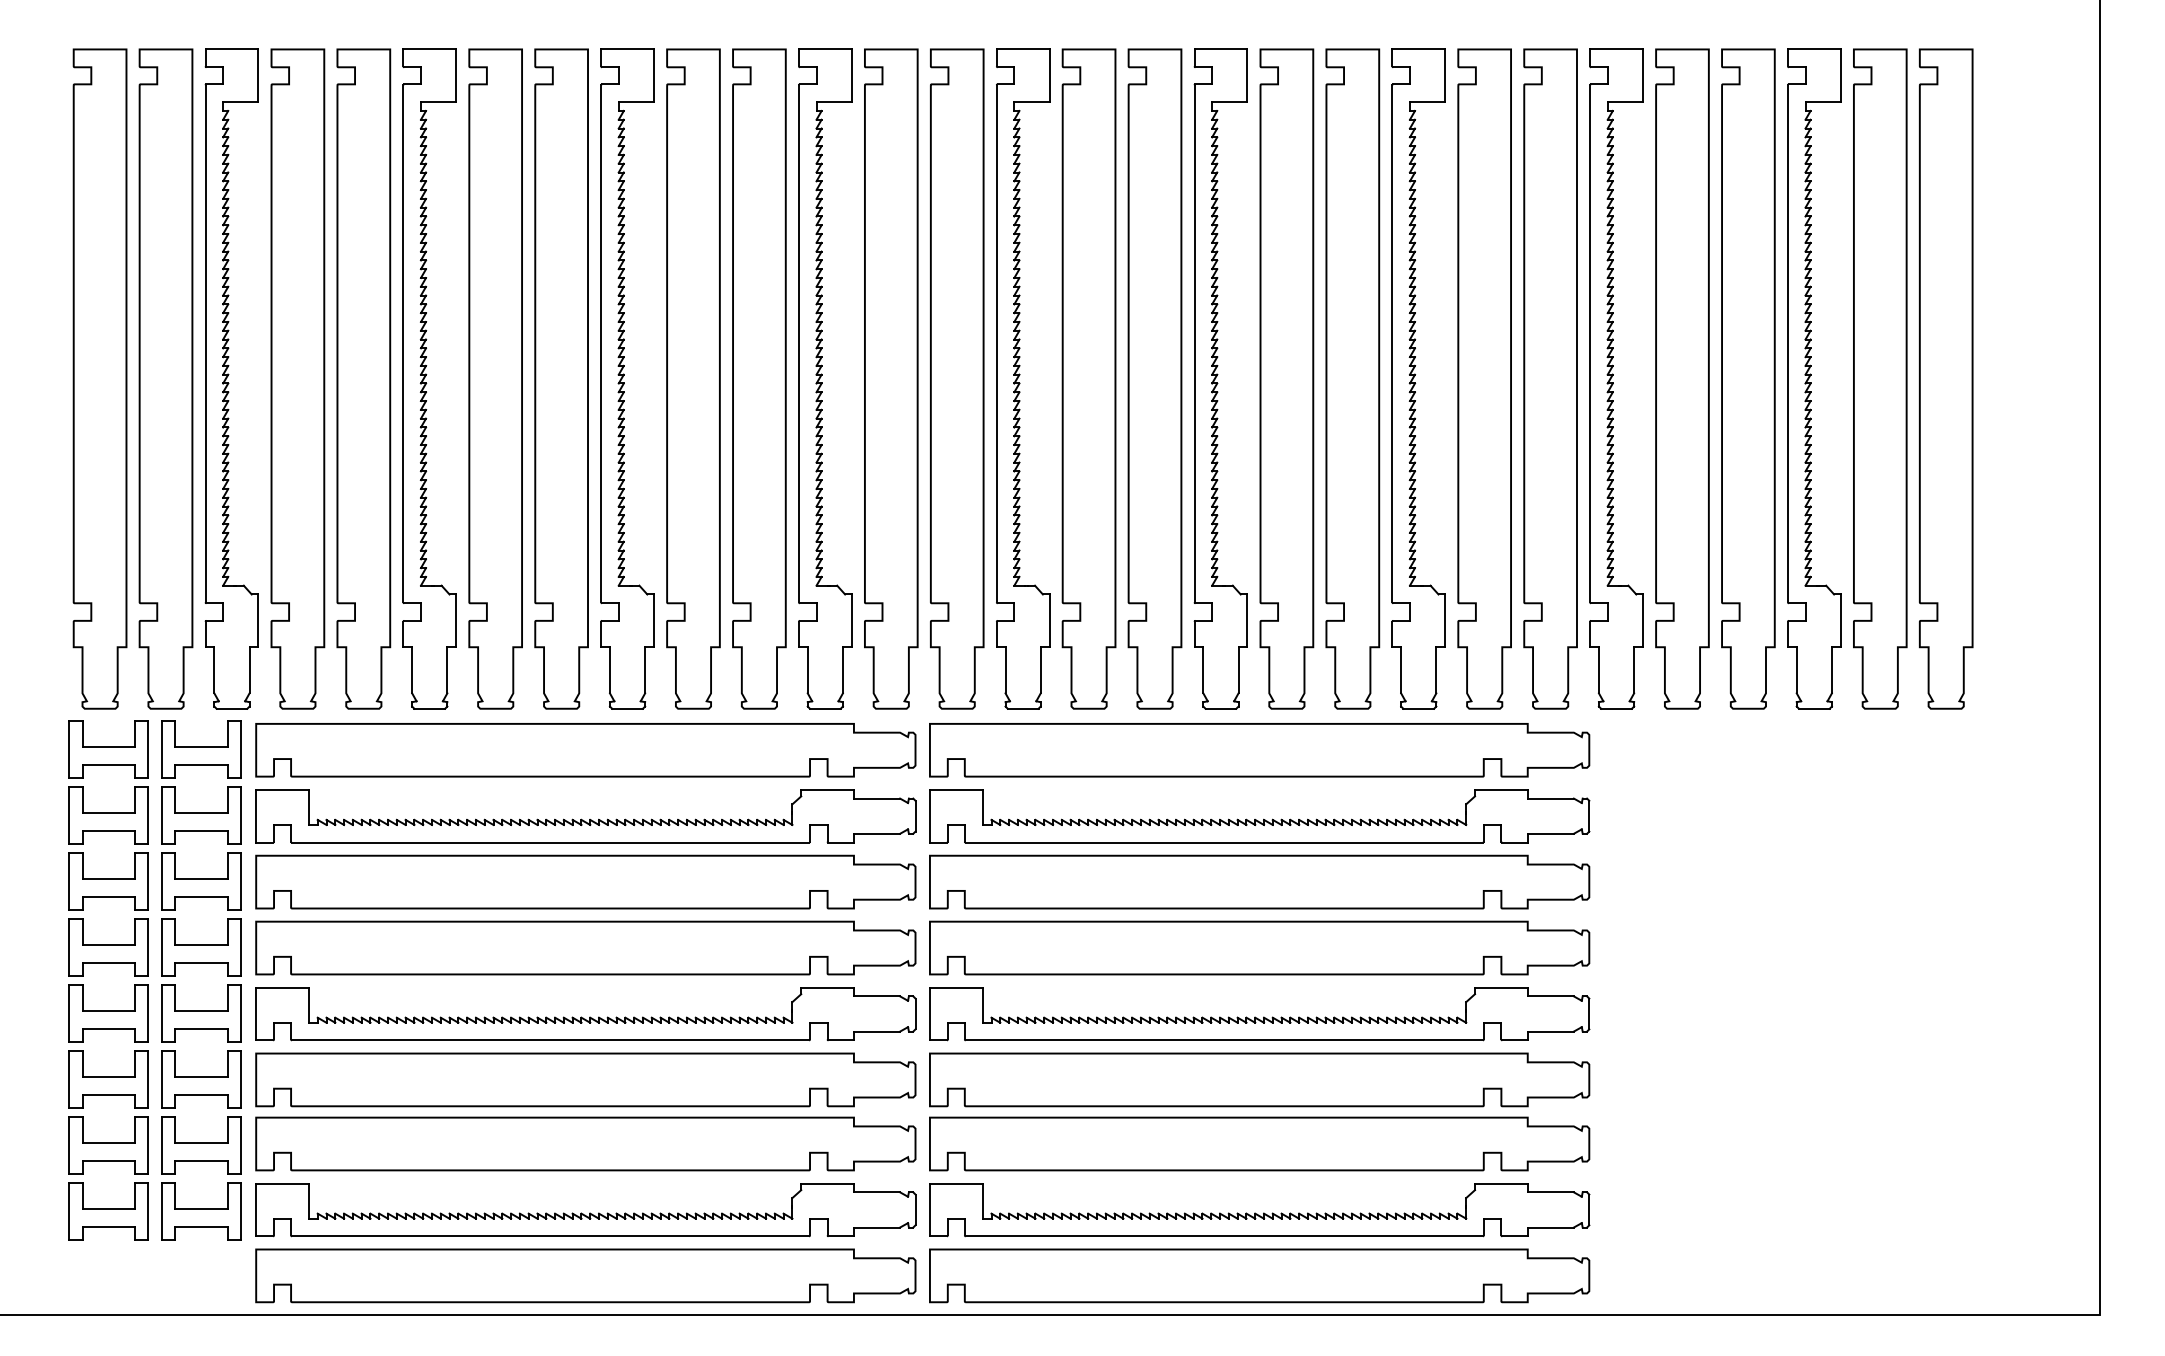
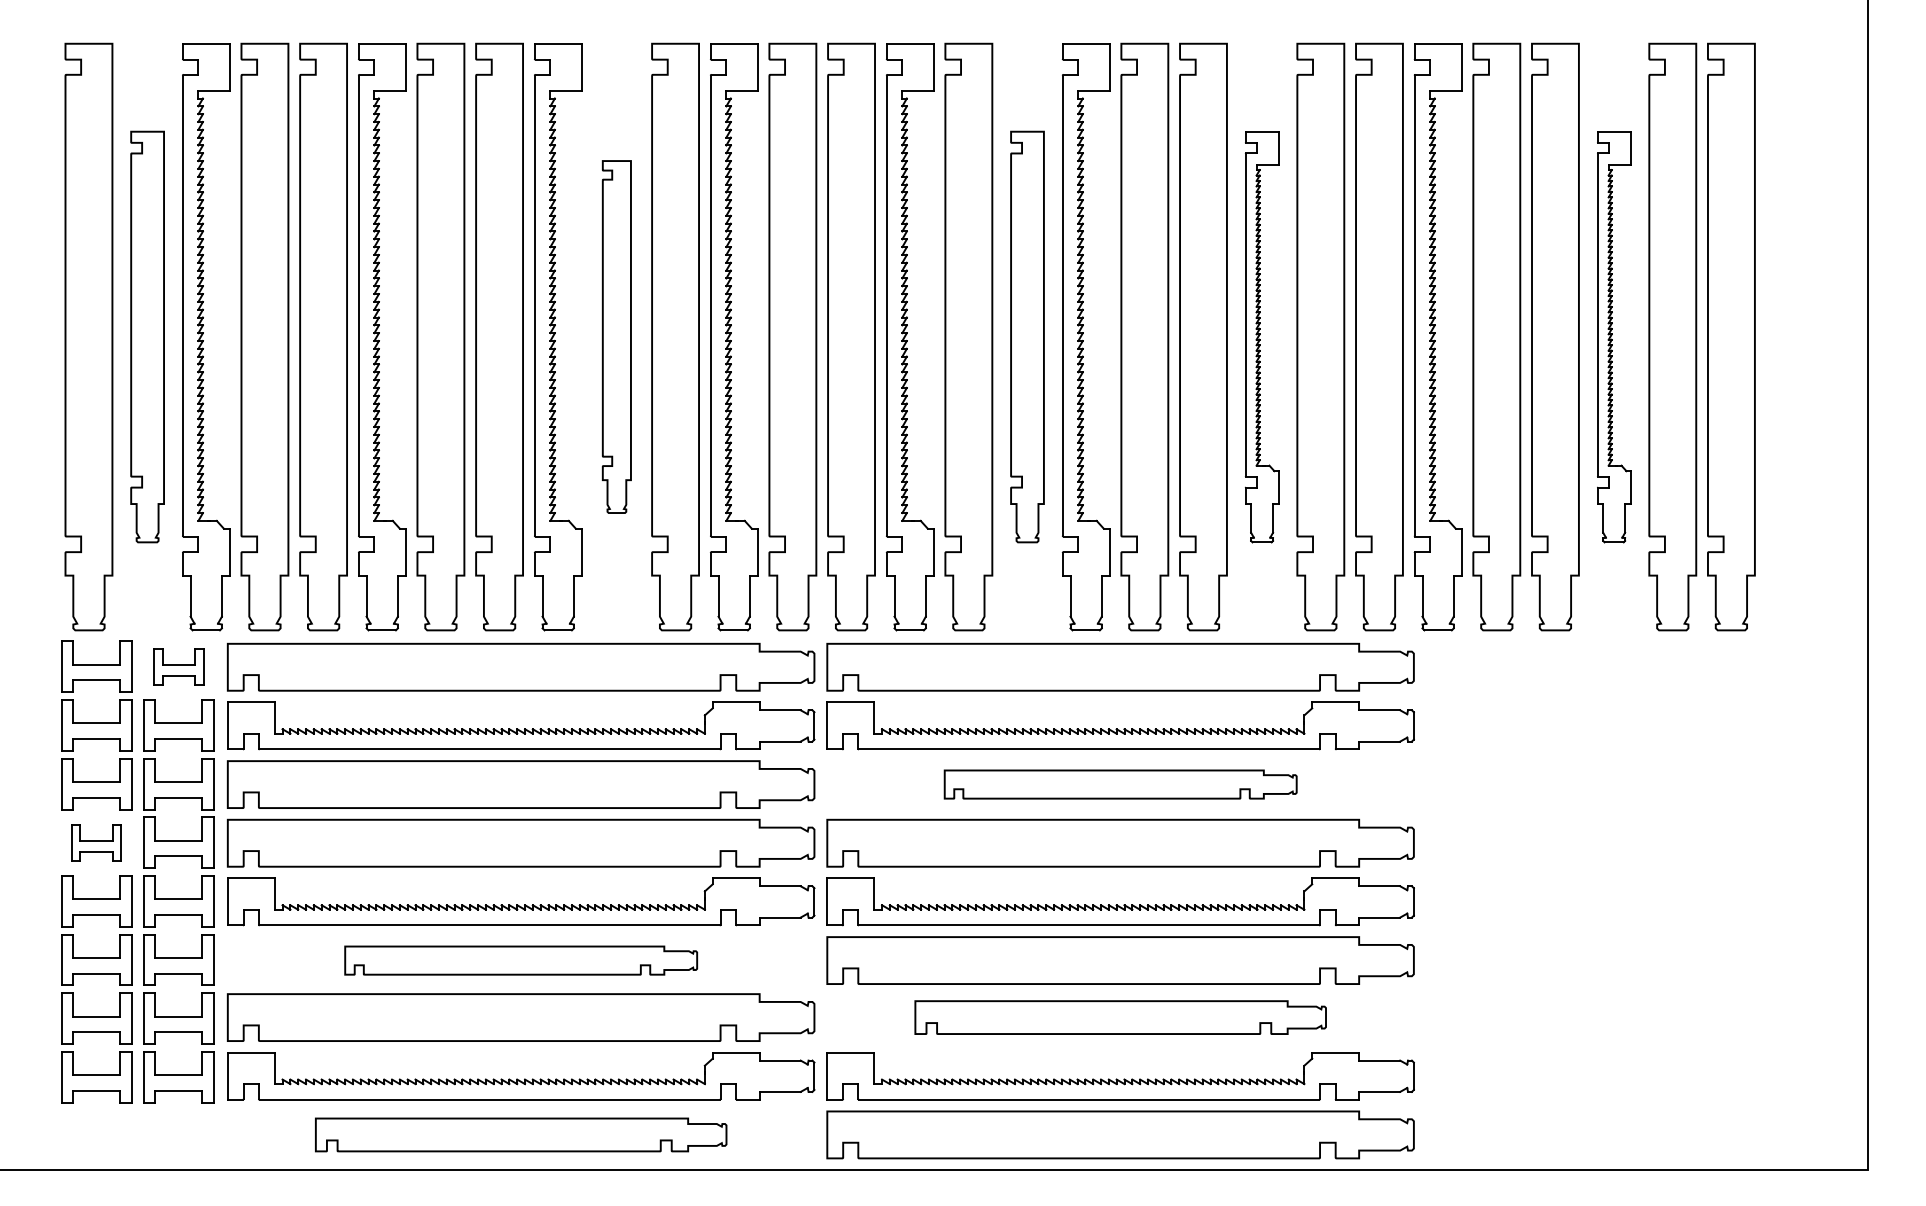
part: (165, 378) -> (147, 336), size x0.7
part: (693, 378) -> (616, 336), size x0.6
part: (1154, 378) -> (1027, 336), size x0.7
part: (1418, 378) -> (1261, 336), size x0.7
part: (1814, 378) -> (1614, 336), size x0.7
part: (201, 749) -> (179, 666), size x0.7
part: (1259, 881) -> (1120, 784), size x0.6
part: (108, 947) -> (96, 842), size x0.7
part: (585, 1079) -> (520, 960), size x0.6
part: (1259, 1143) -> (1120, 1017), size x0.7
part: (585, 1275) -> (520, 1134), size x0.7

